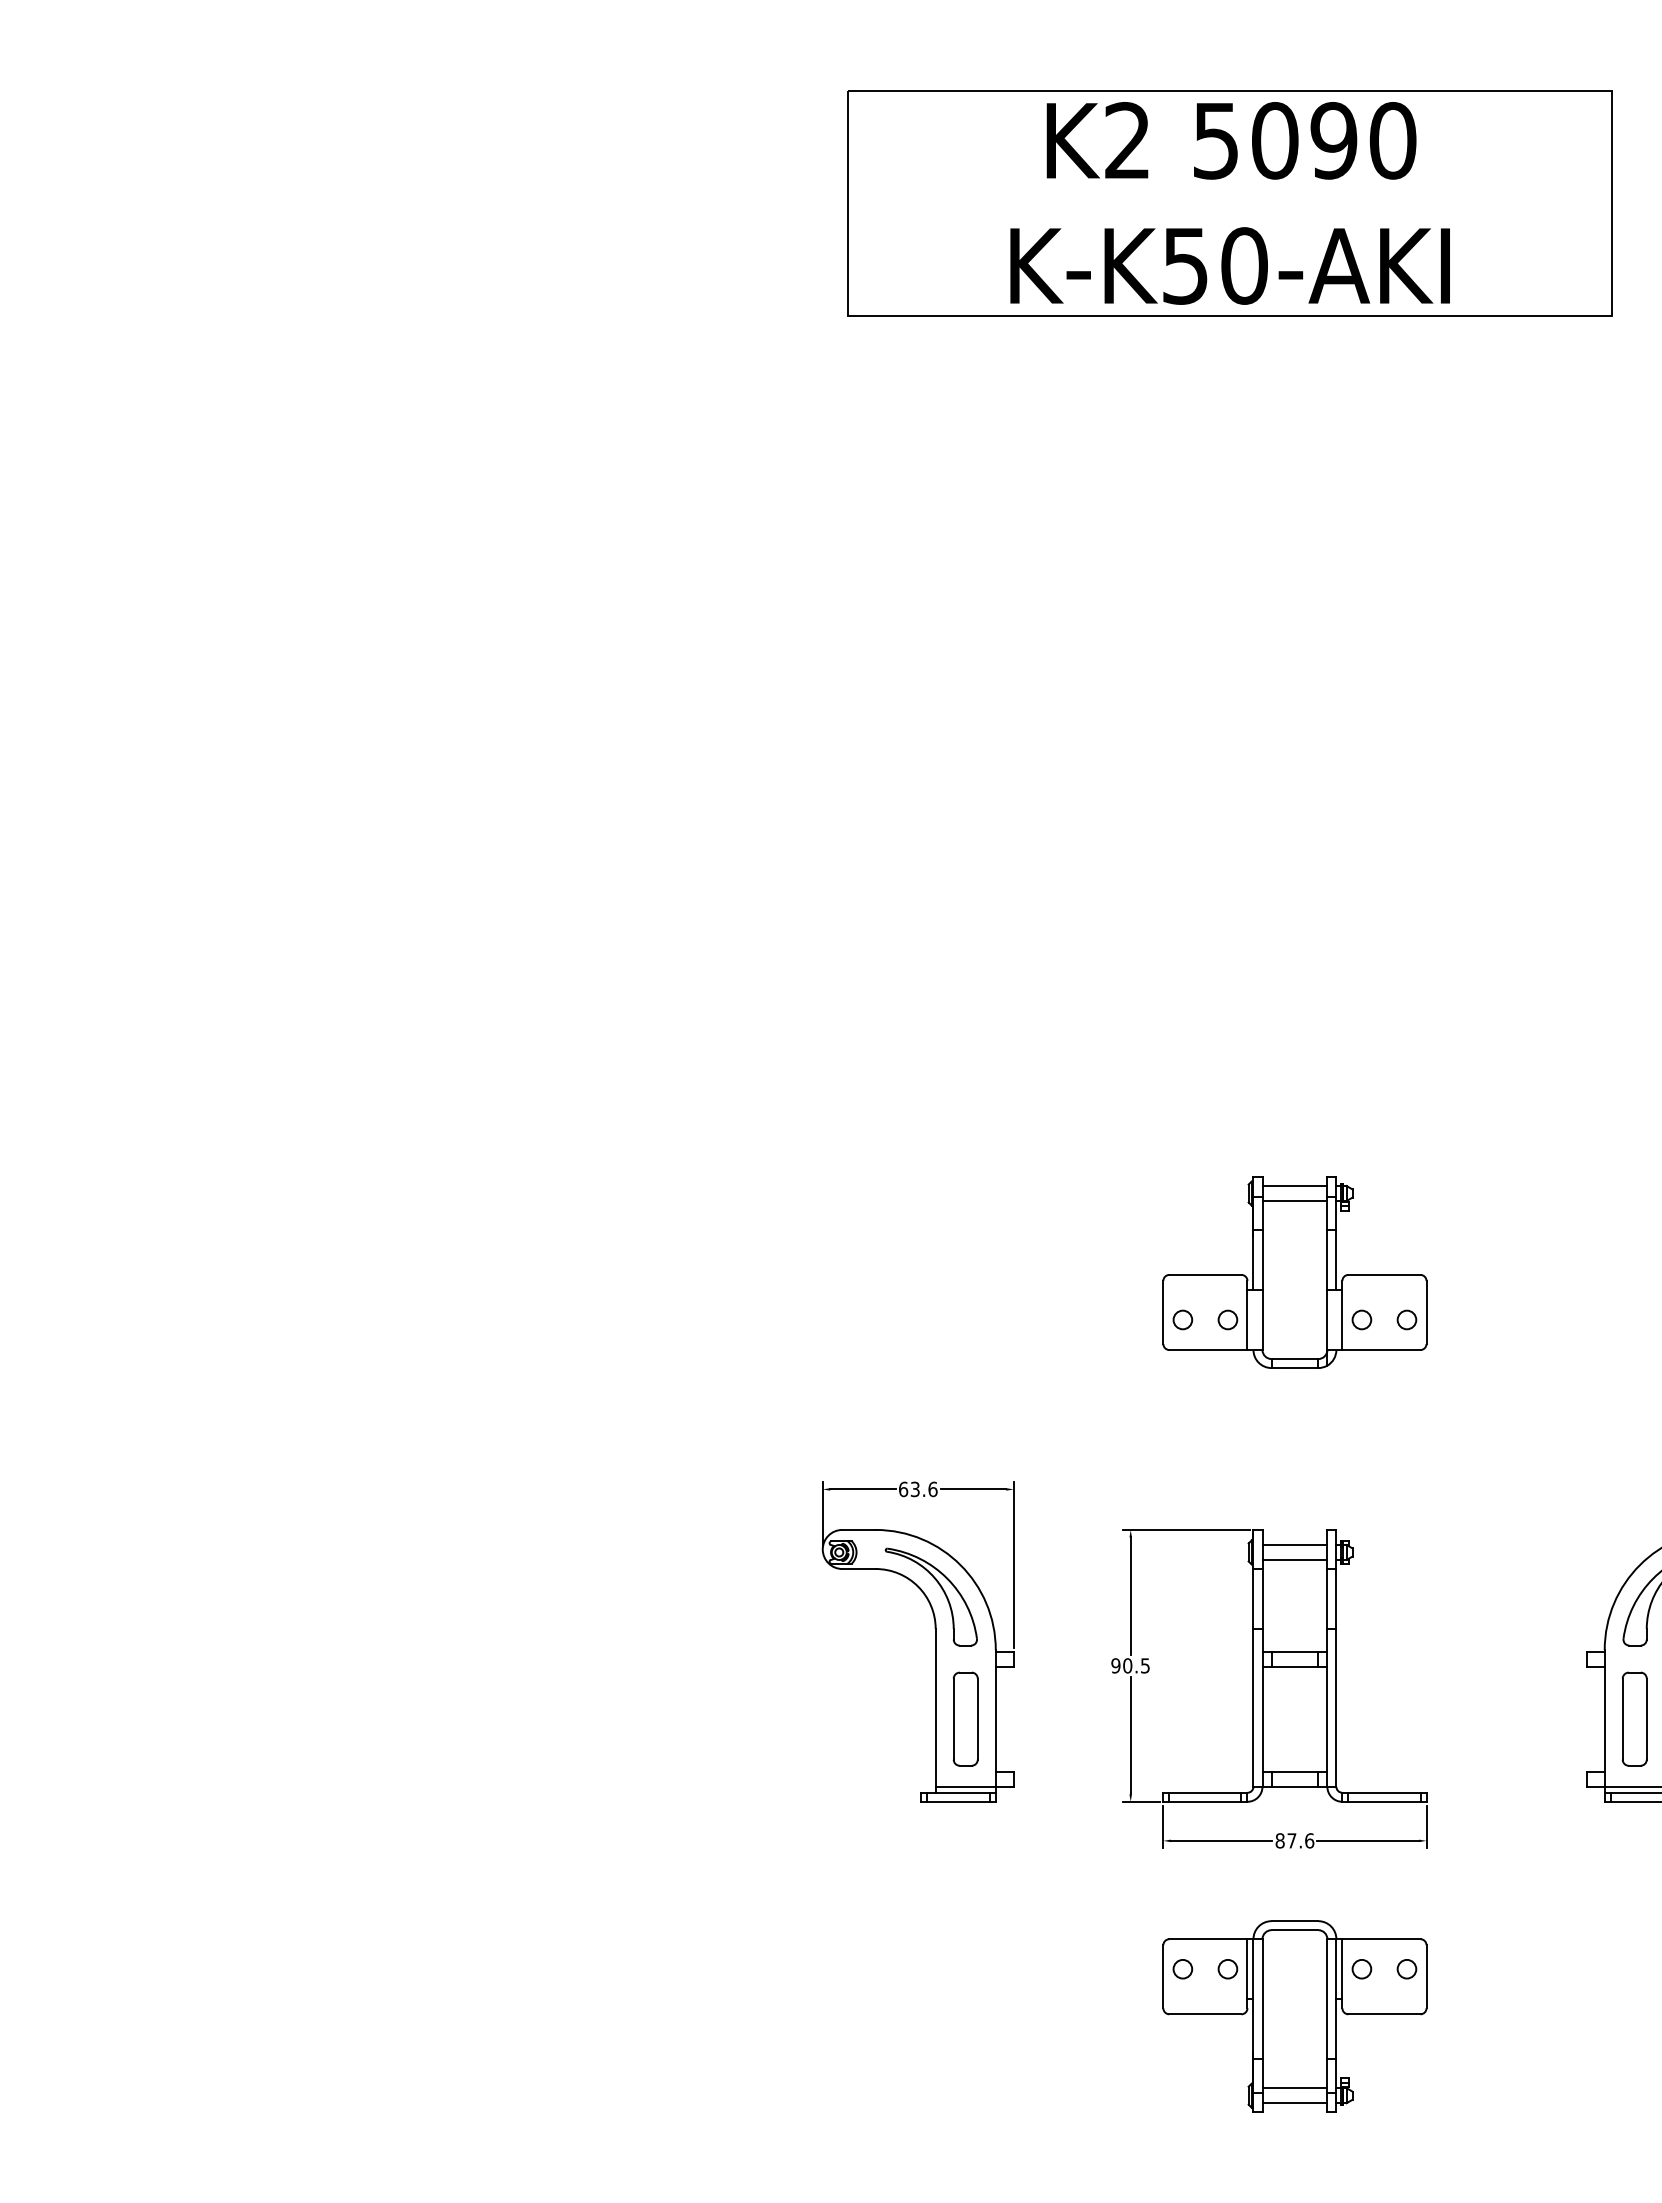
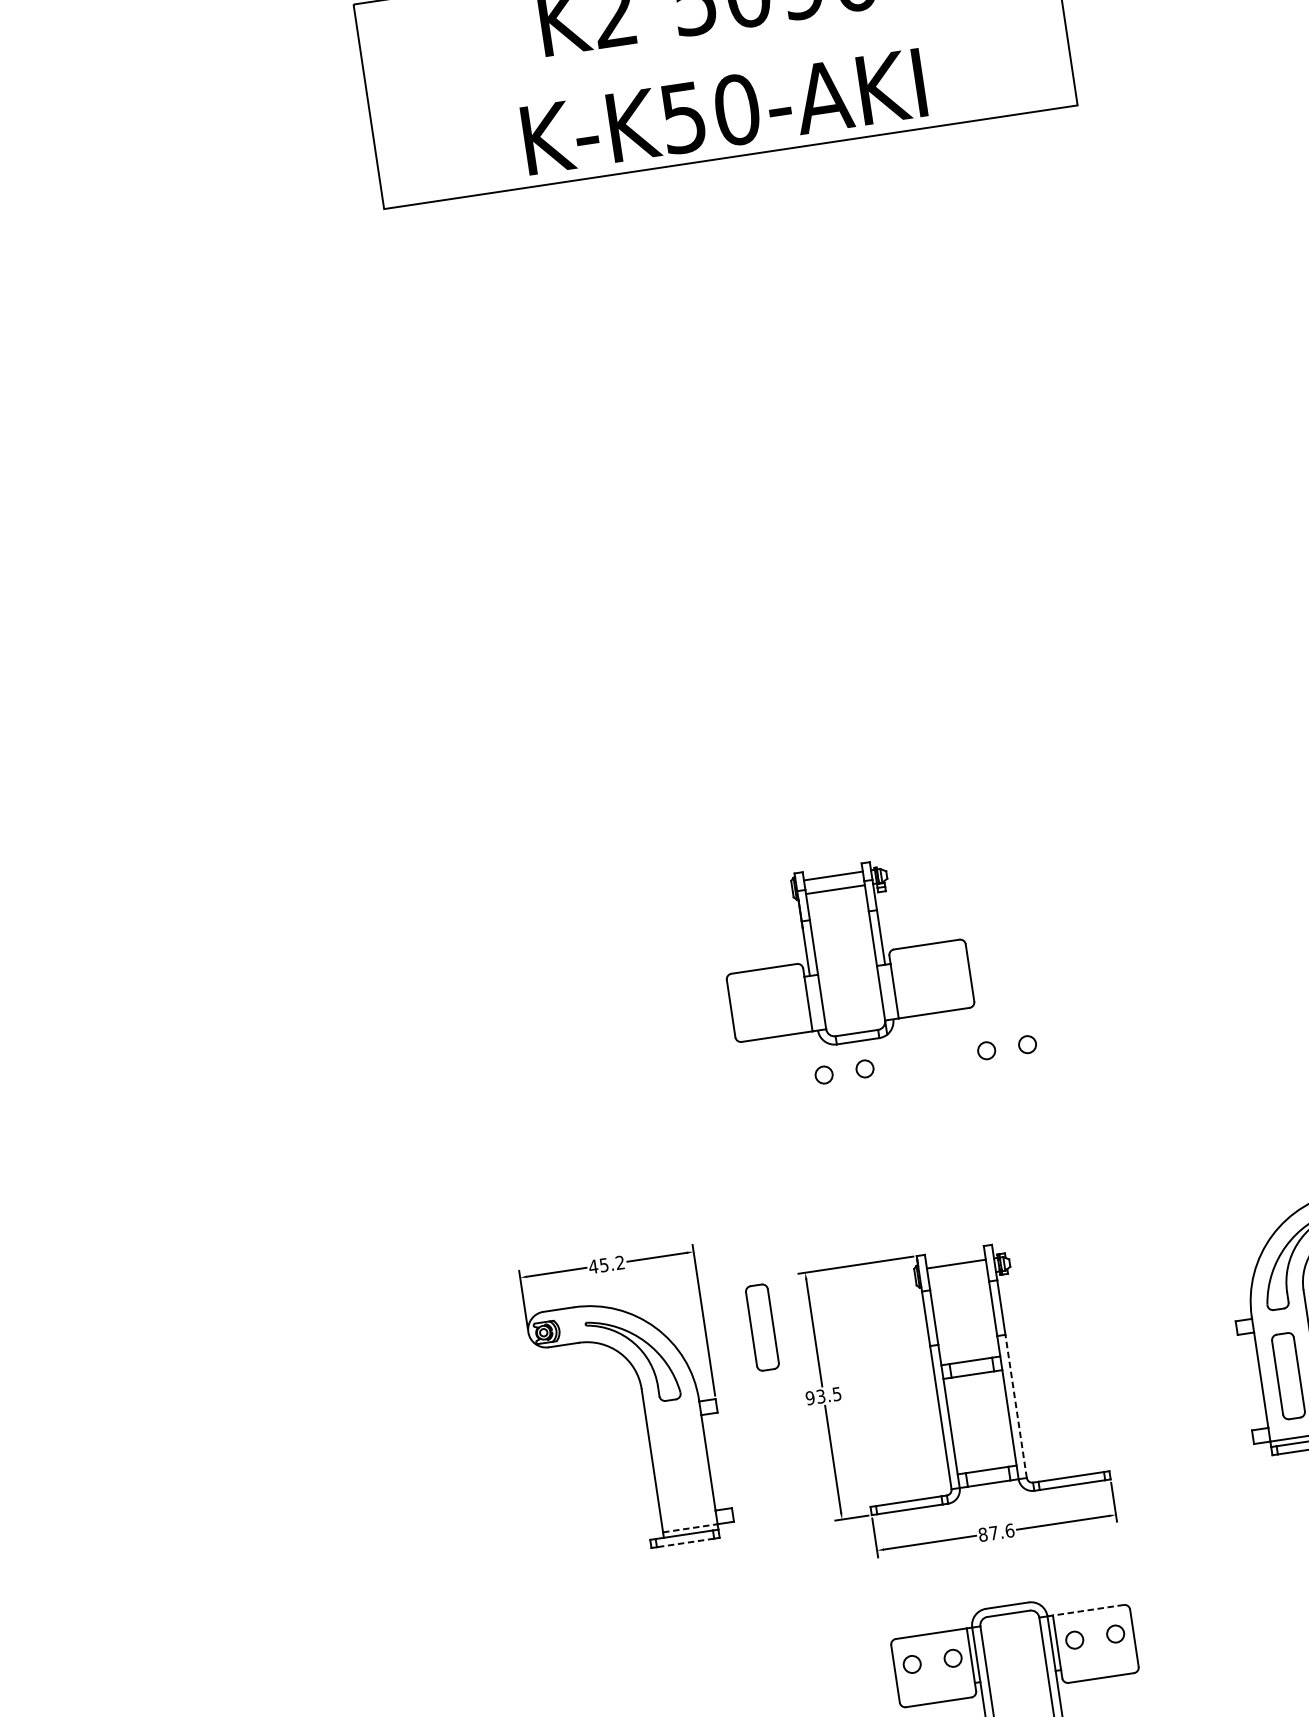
part: (1294, 1272) -> (844, 954), moved
text: (917, 1489) -> (606, 1264), 63.6 -> 45.2
line: (1294, 1559) -> (957, 1277), removed
text: (1127, 1665) -> (820, 1396), 90.5 -> 93.5
line: (1336, 1707) -> (1016, 1406), solid -> dashed
part: (965, 1718) -> (762, 1327), moved
line: (966, 1786) -> (690, 1527), solid -> dashed
line: (958, 1801) -> (685, 1542), solid -> dashed
line: (1380, 1939) -> (1087, 1610), solid -> dashed

